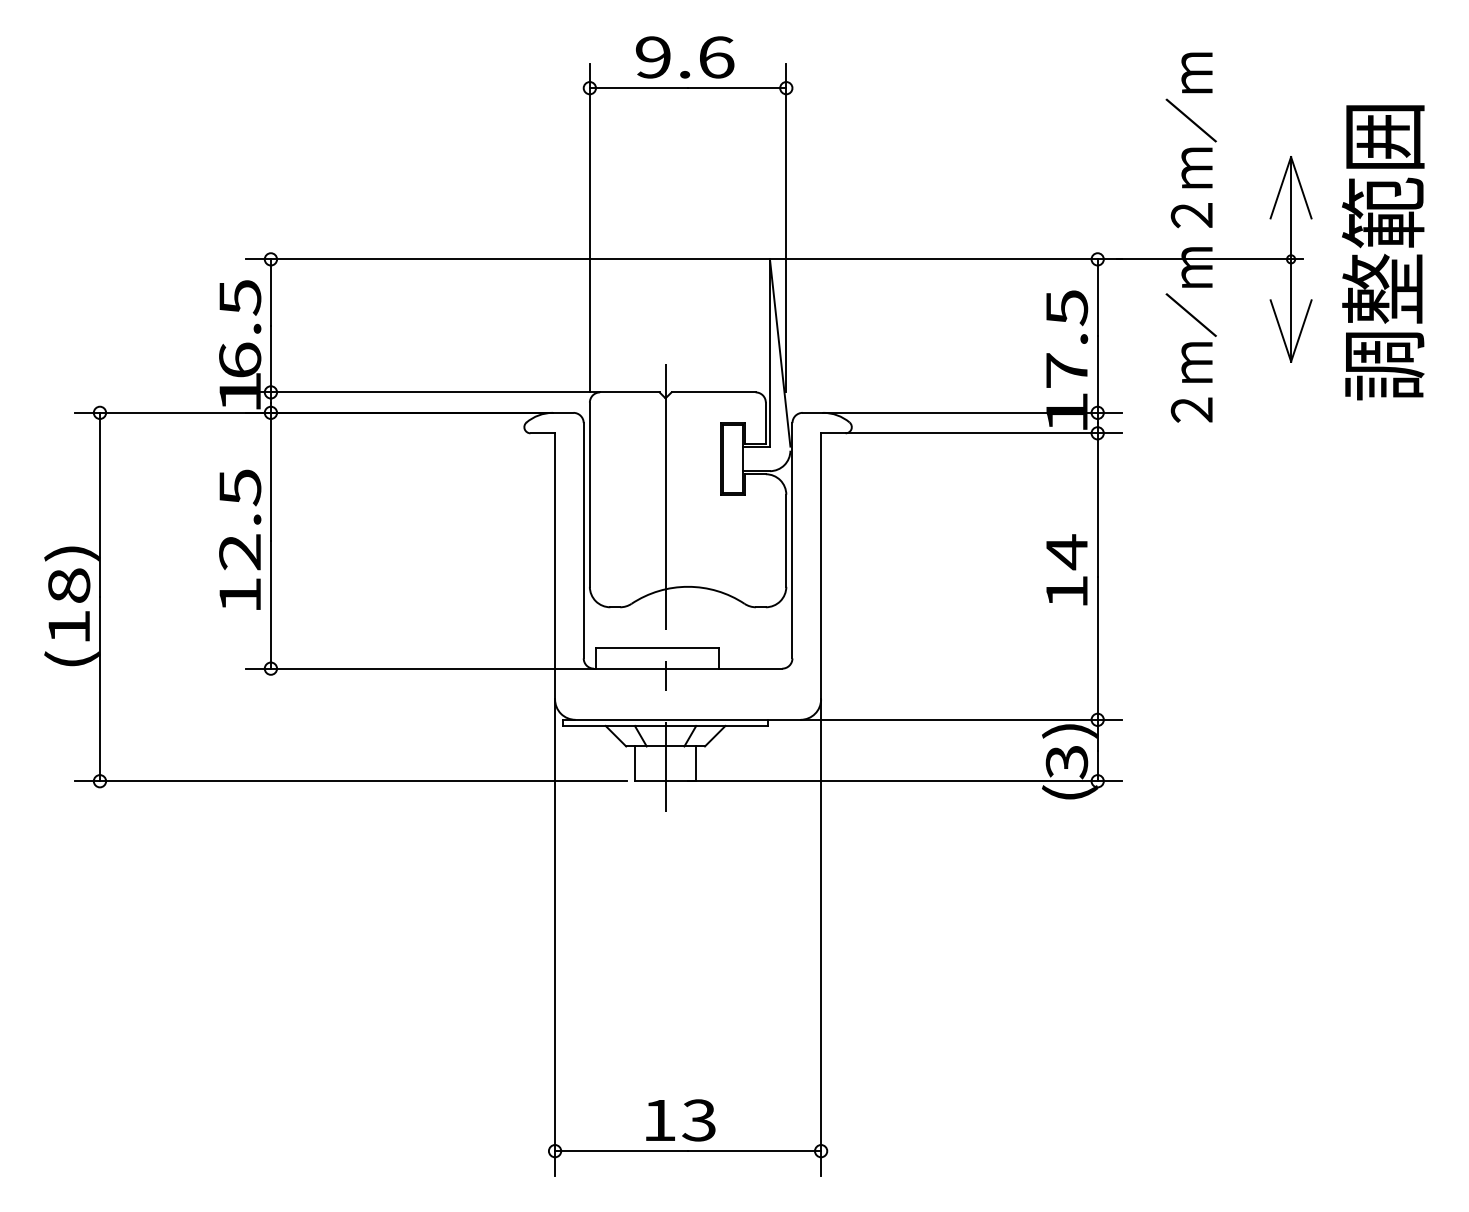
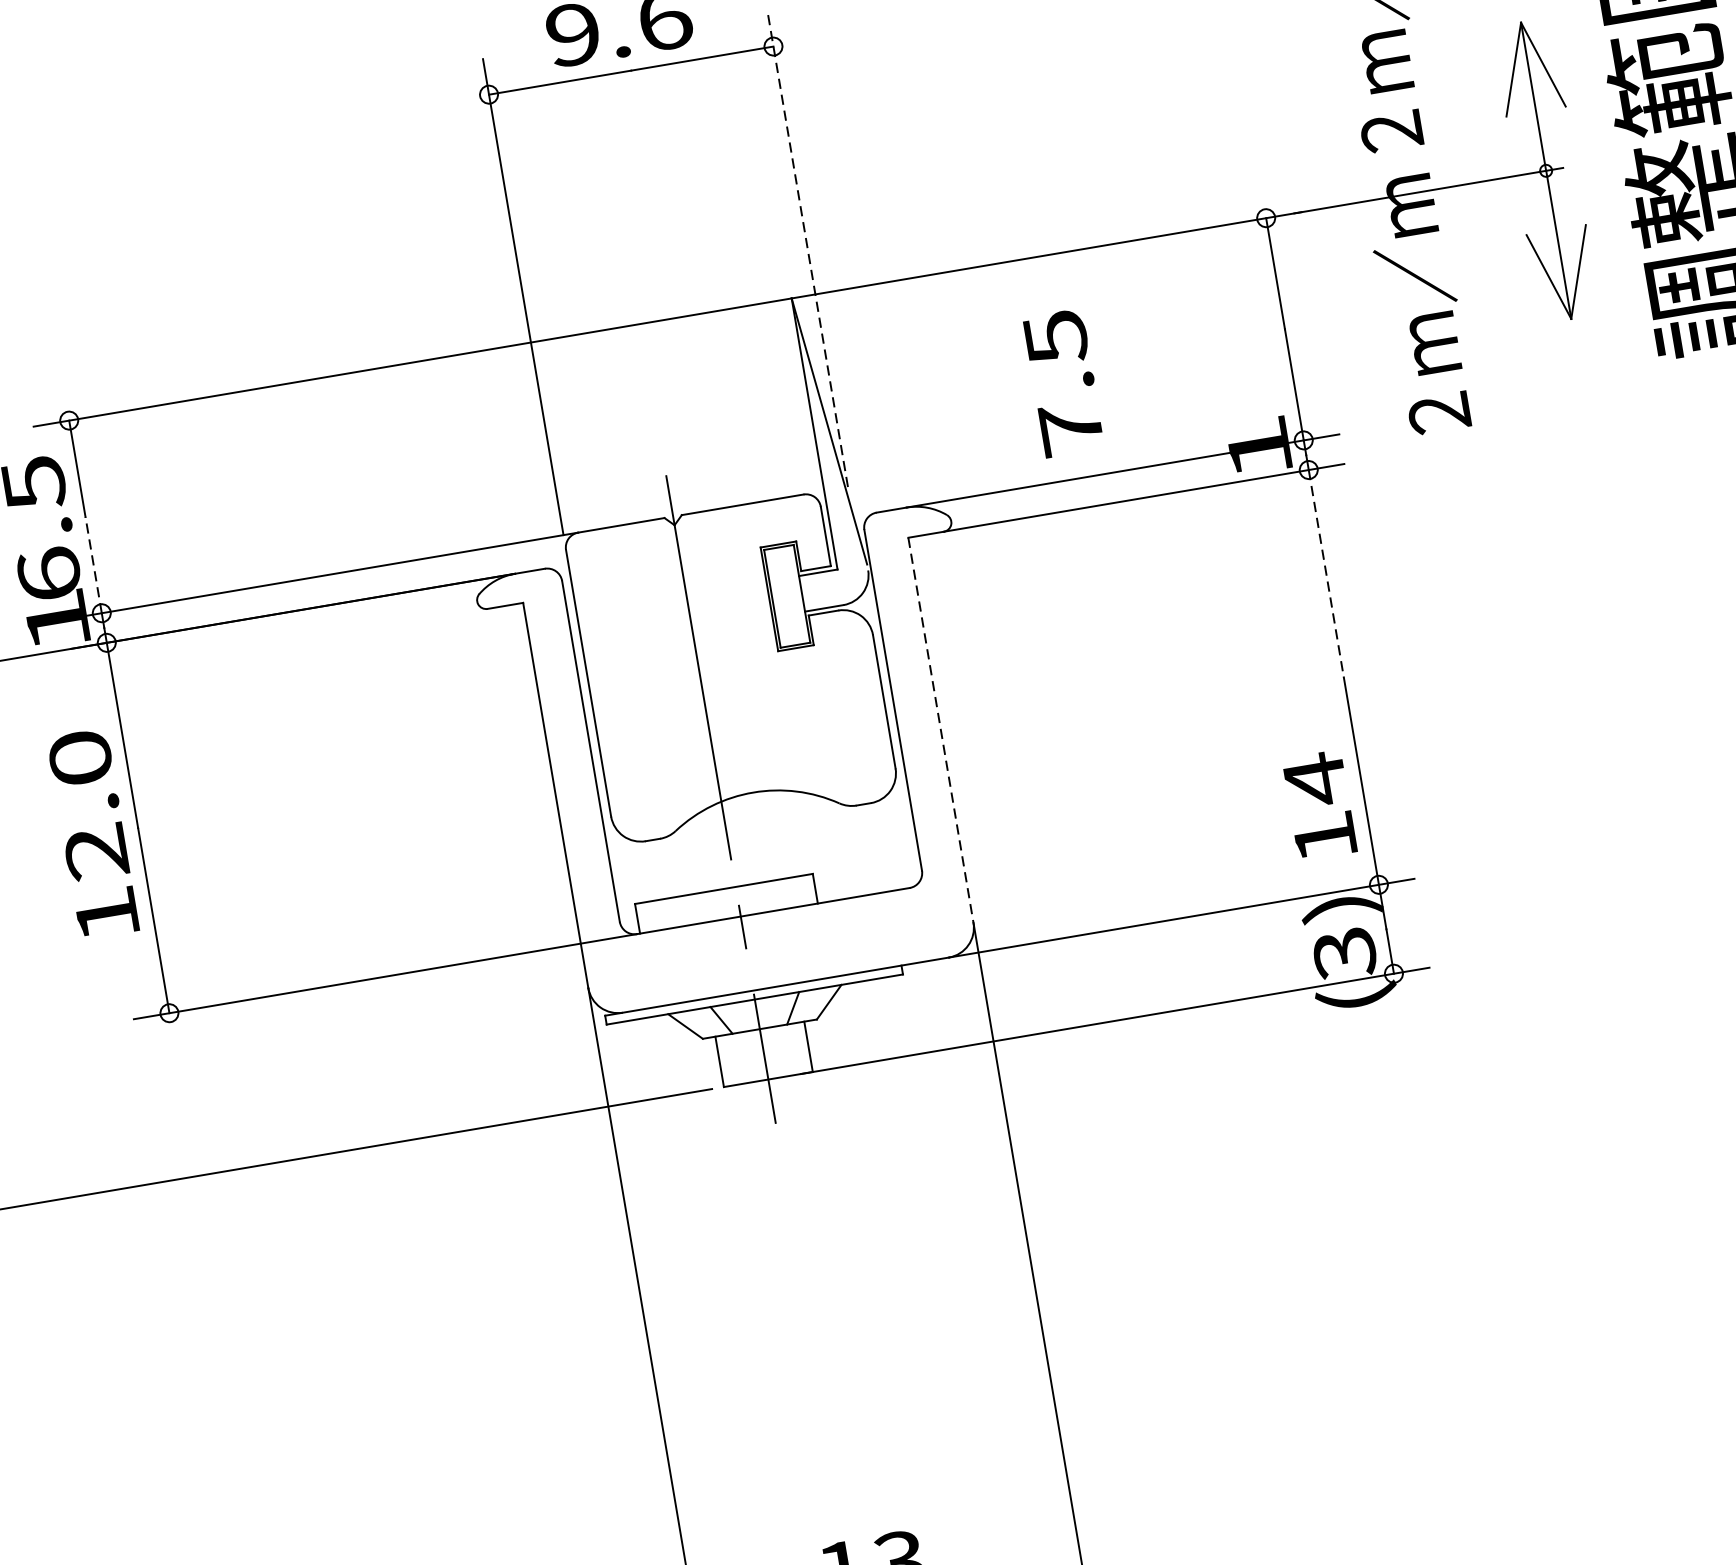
line: (786, 227) -> (807, 248), solid -> dashed
text: (1067, 338) -> (1064, 382), moved
line: (270, 358) -> (92, 564), solid -> dashed
text: (240, 487) -> (81, 758), 12.5 -> 12.0
line: (1097, 504) -> (1325, 573), solid -> dashed
line: (821, 566) -> (941, 730), solid -> dashed
text: (1066, 569) -> (1318, 805), moved

